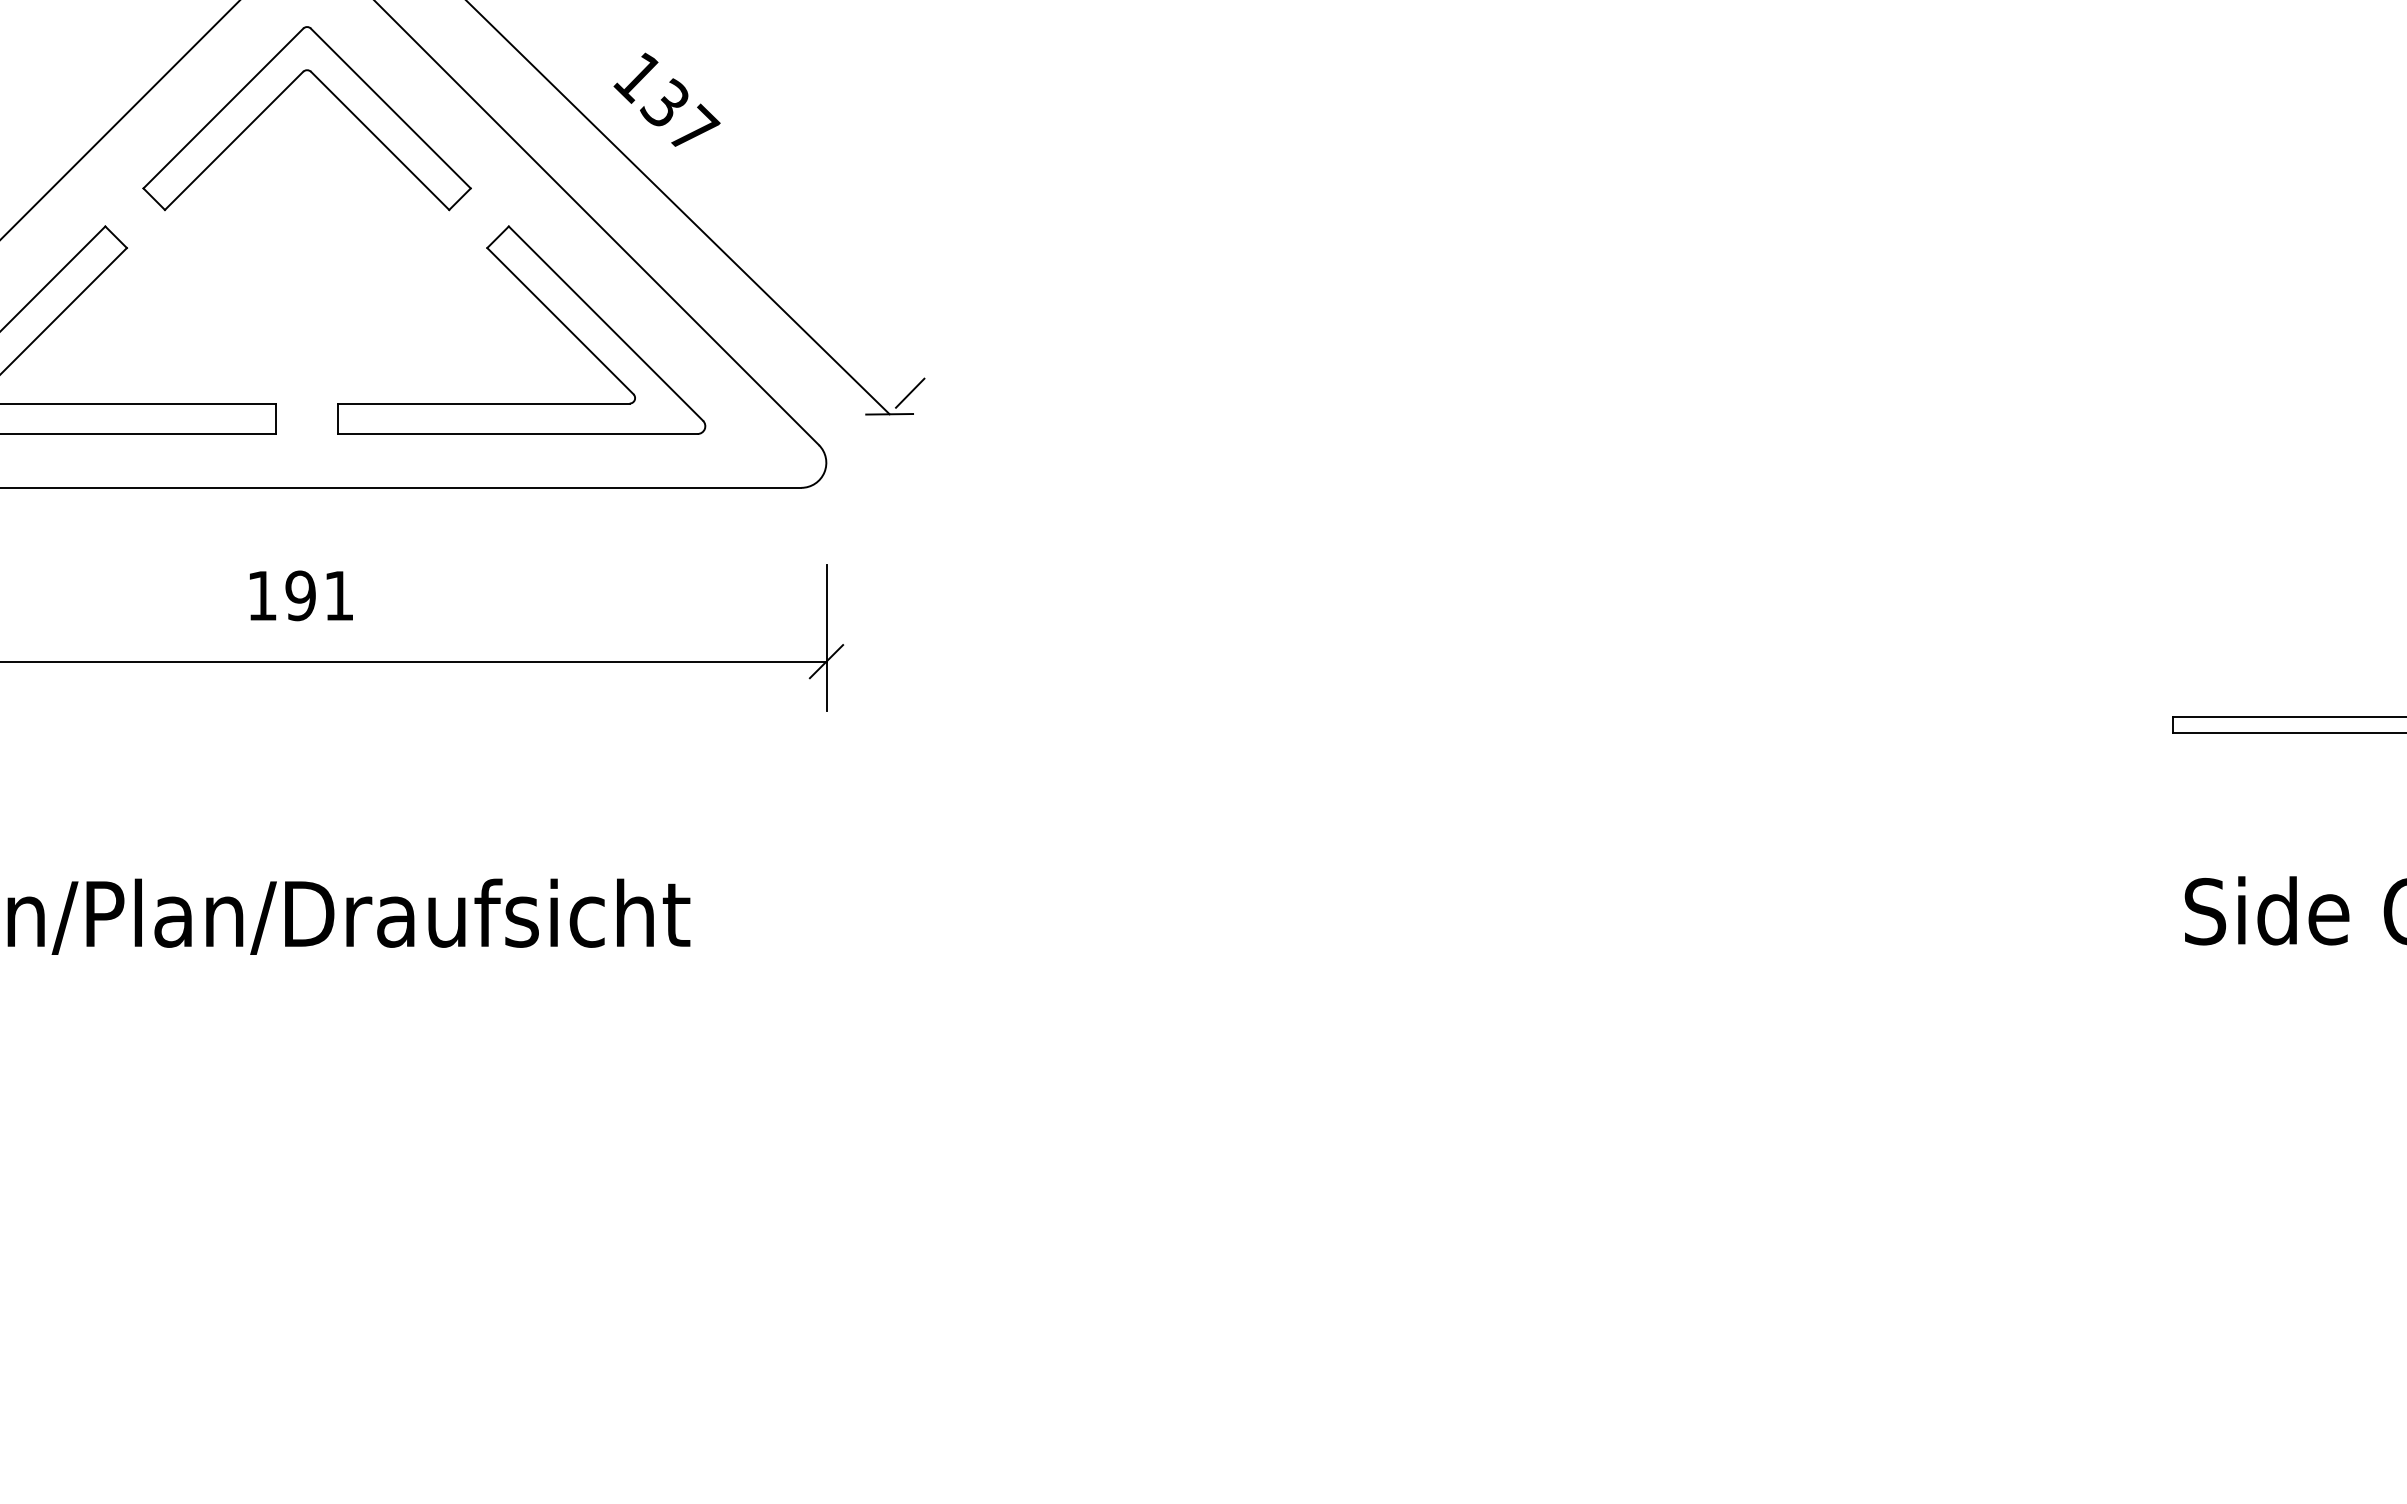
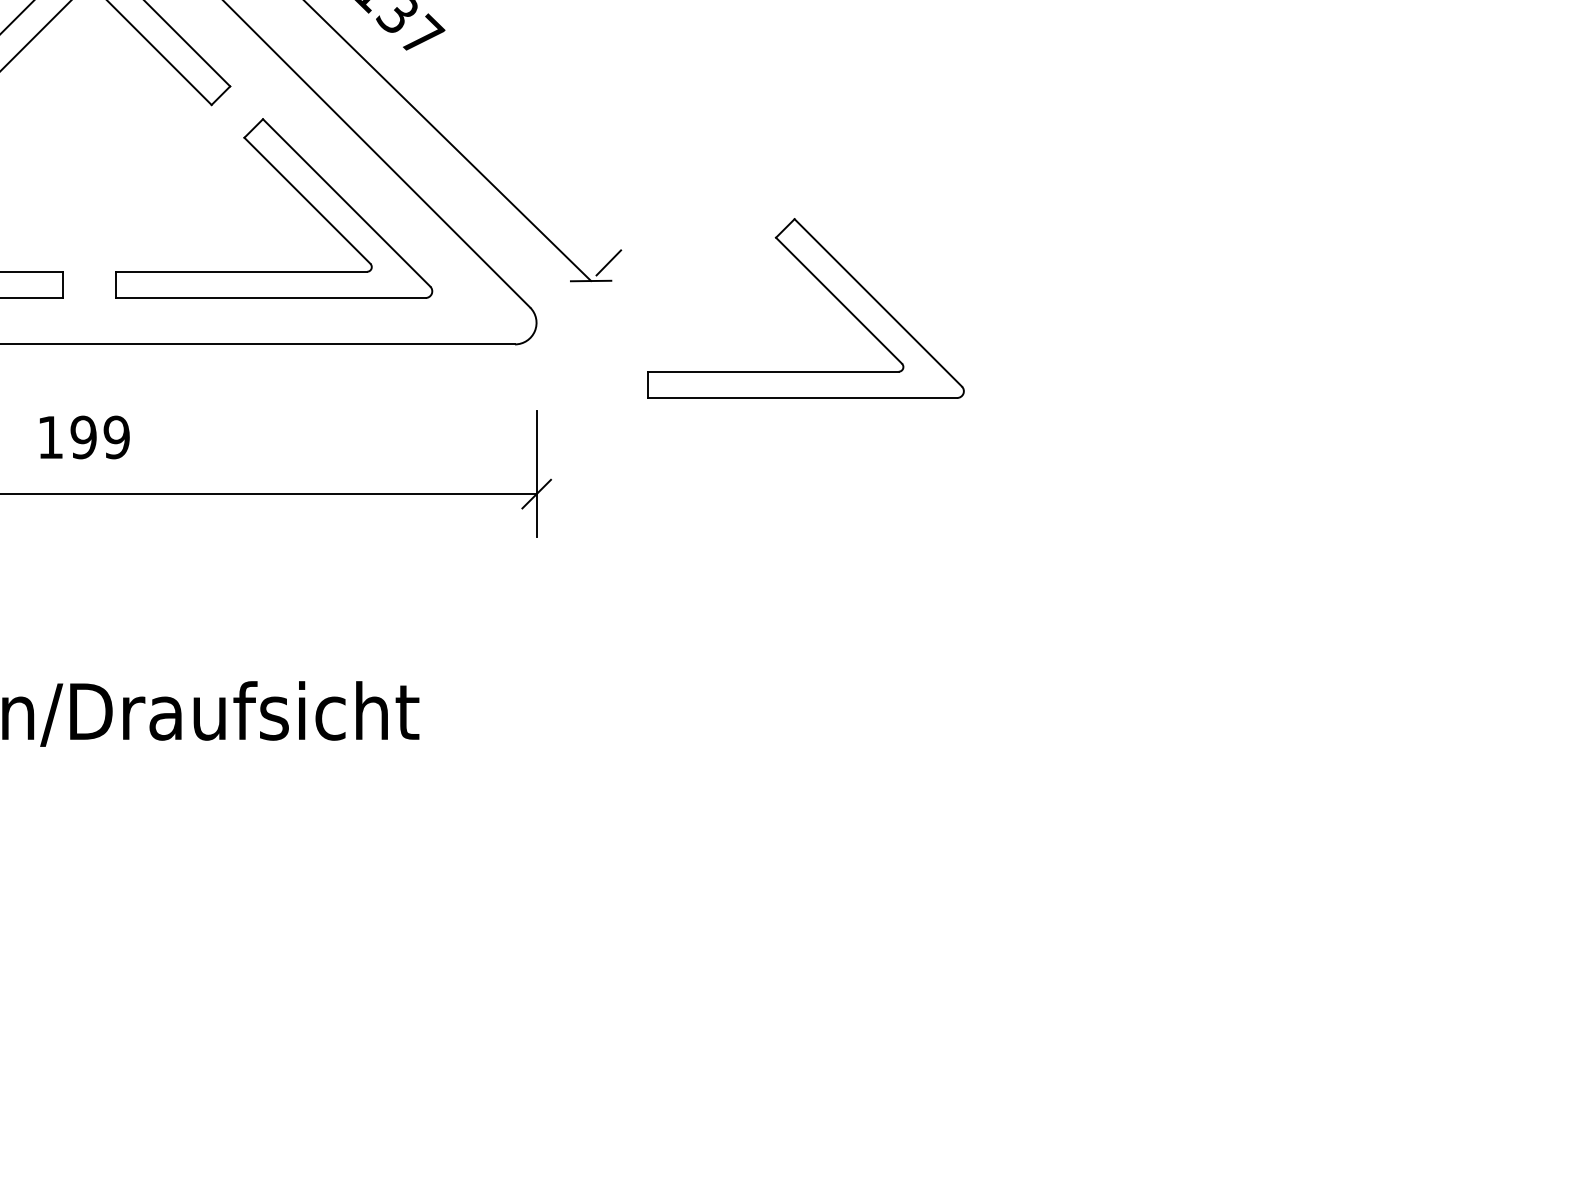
part: (1161, 422) -> (825, 288), added
text: (339, 595) -> (117, 437), 191 -> 199

